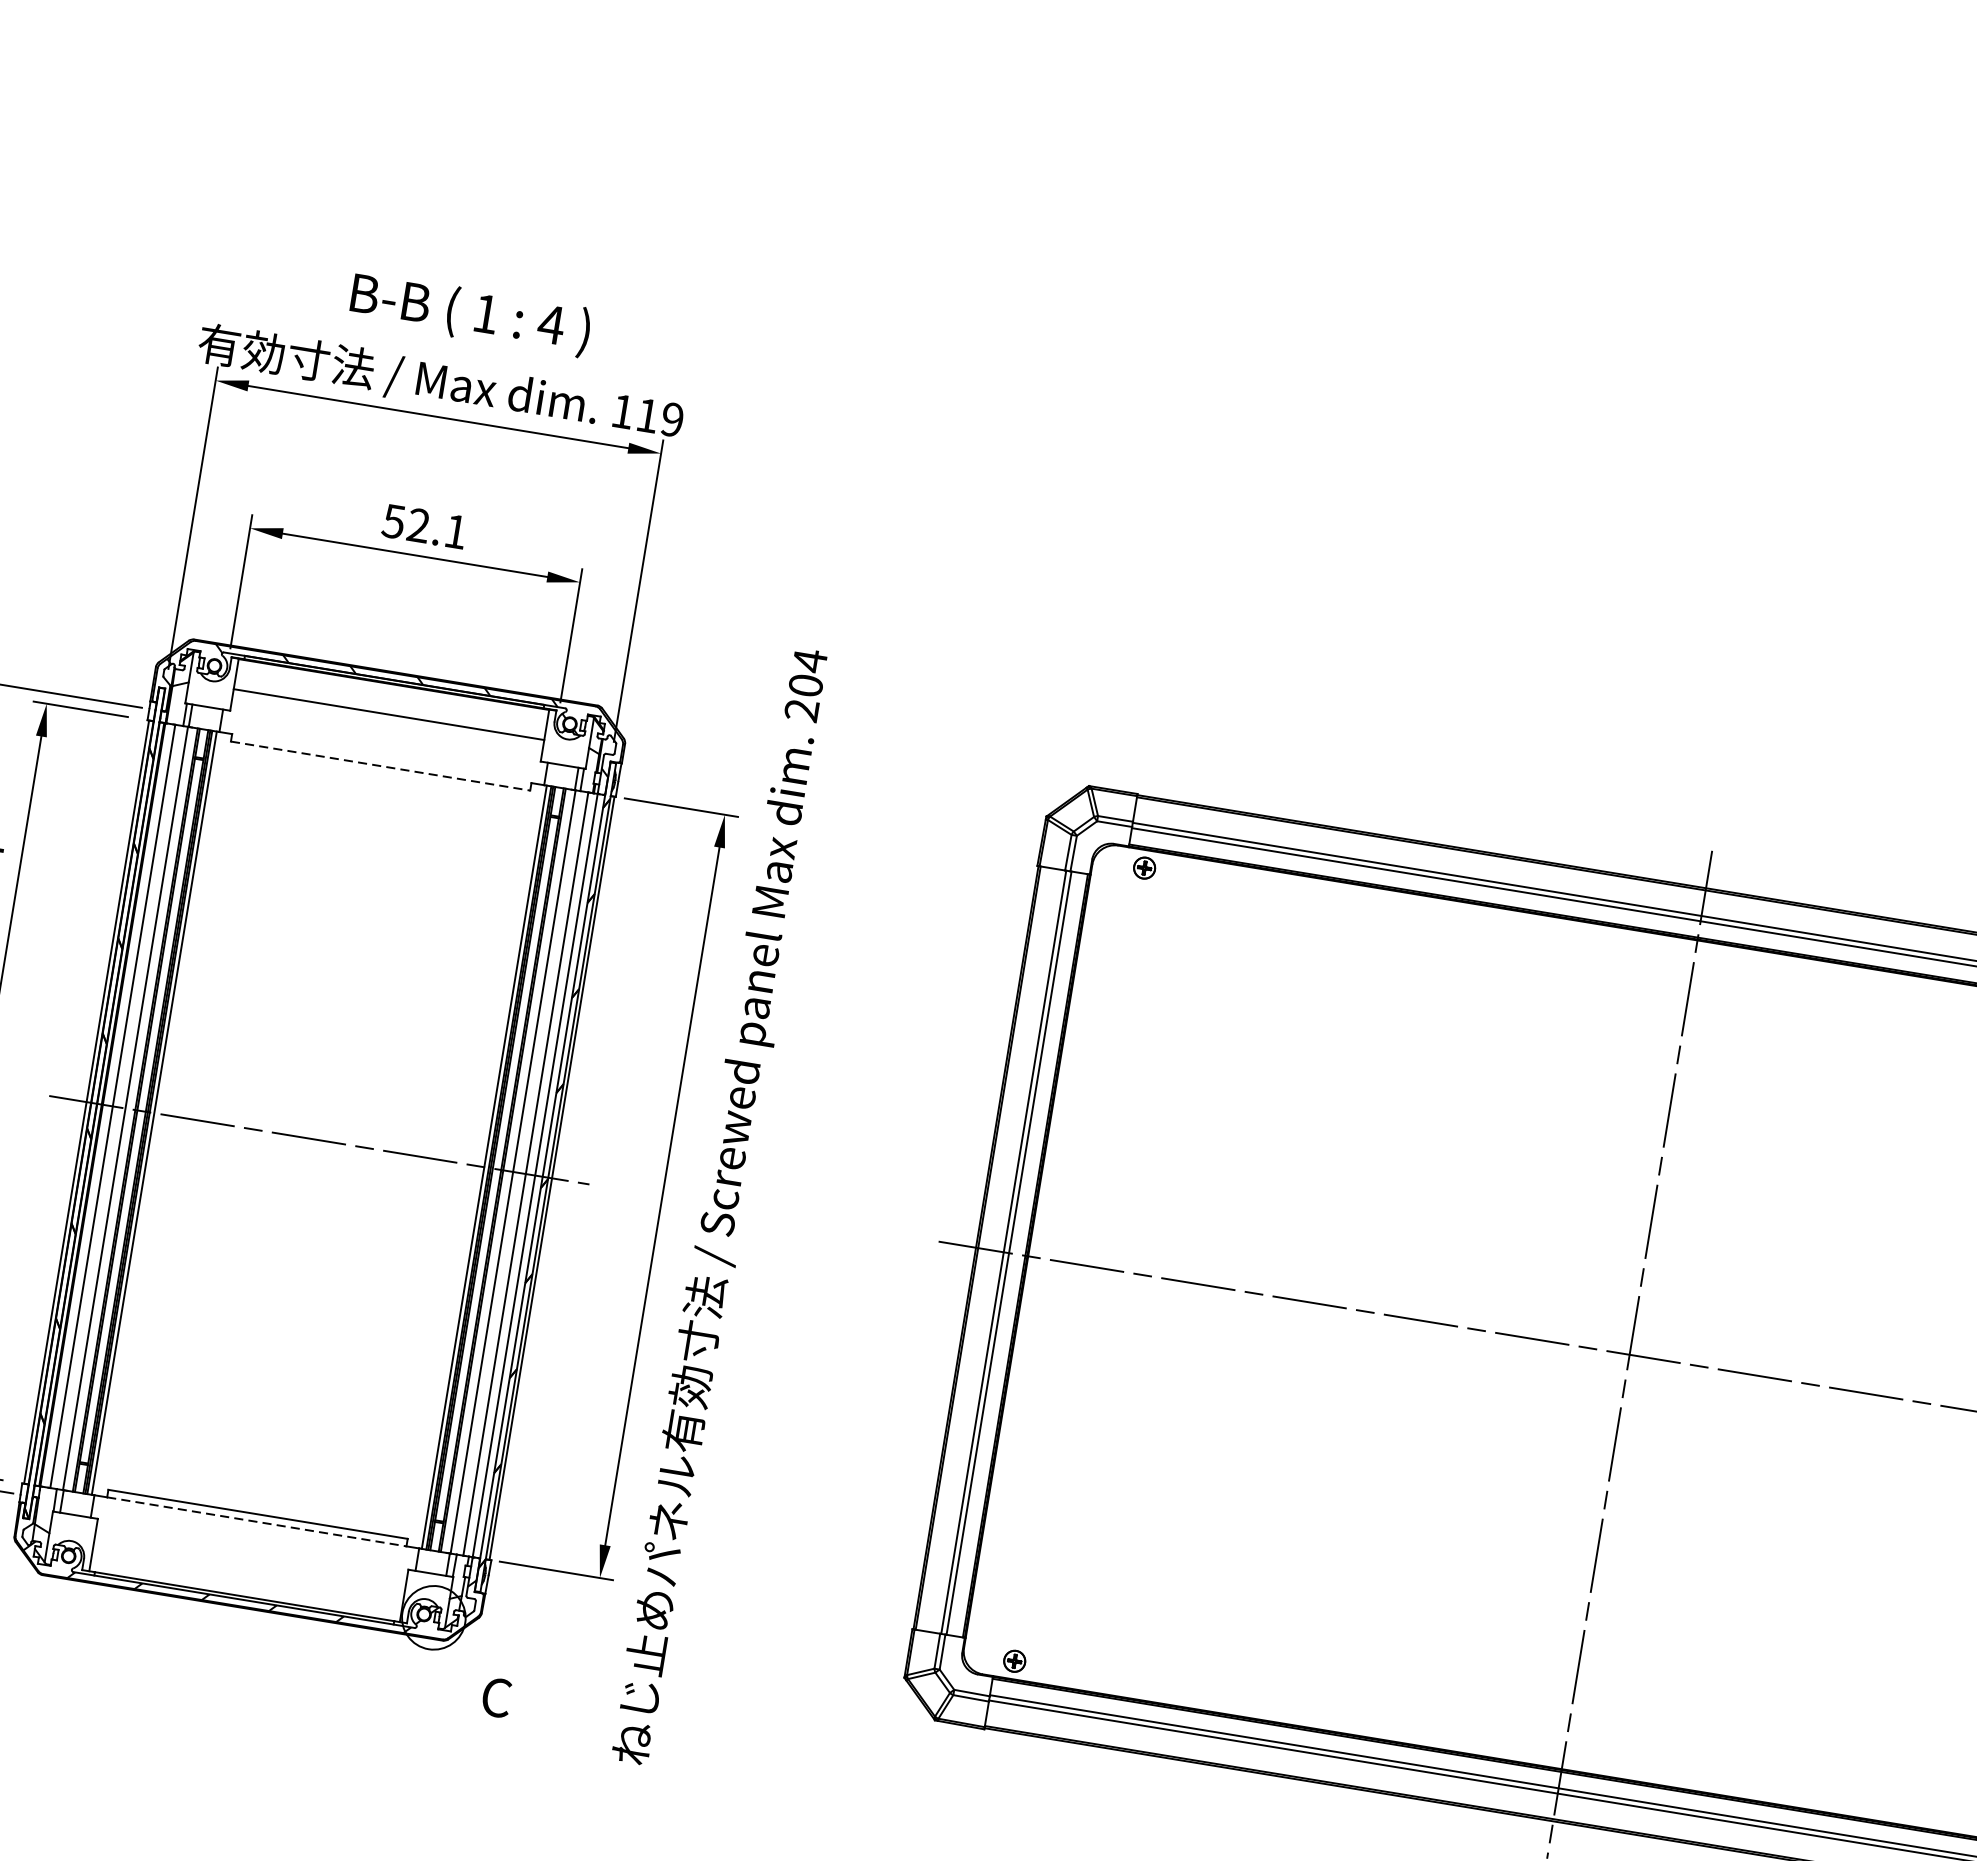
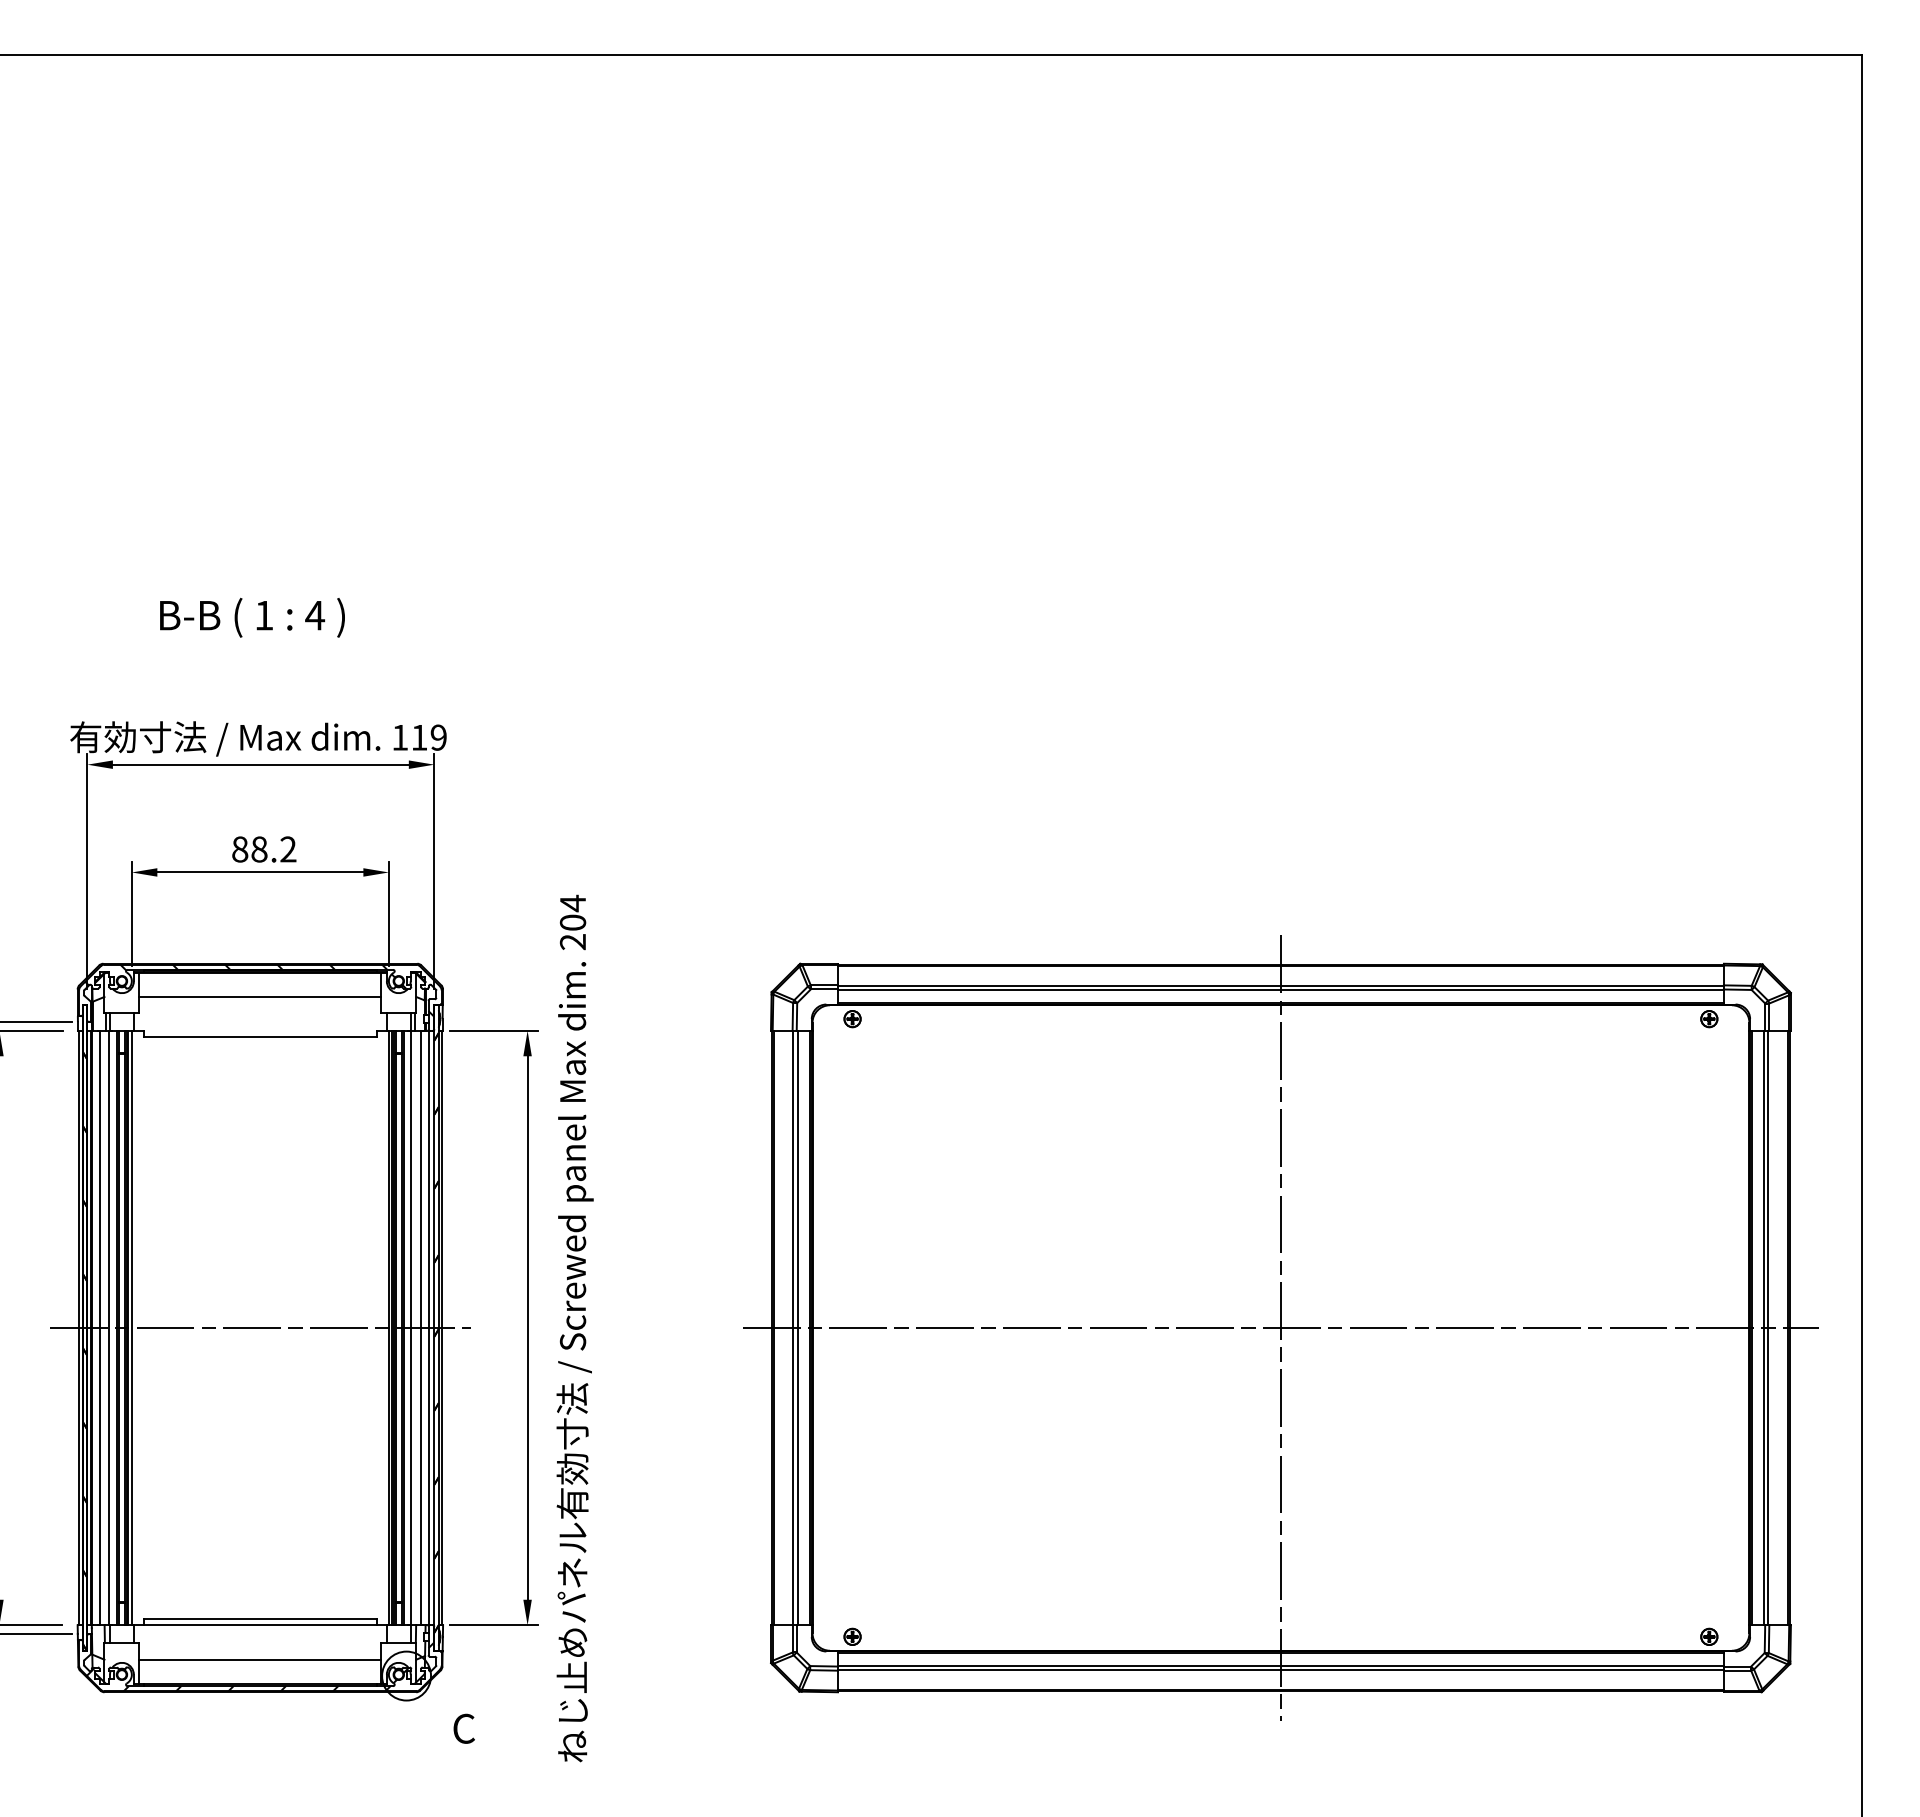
text: (470, 313) -> (252, 617), moved
text: (423, 526) -> (263, 849), 52.1 -> 88.2
line: (380, 765) -> (260, 1036), dashed -> solid
line: (256, 1522) -> (260, 1625), dashed -> solid
line: (249, 1567) -> (260, 1660), added

